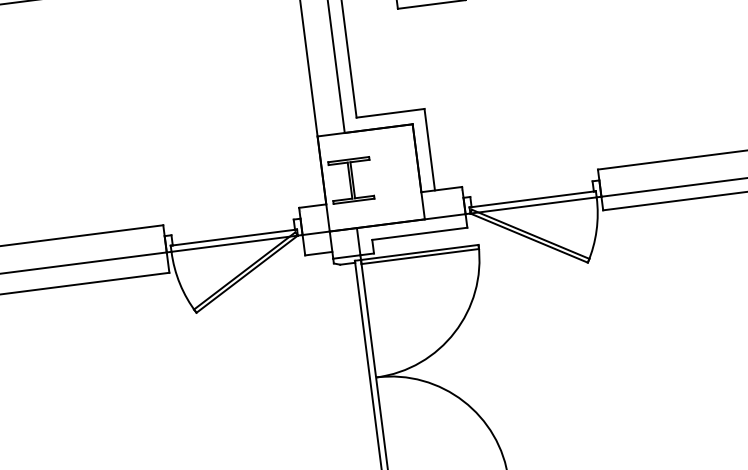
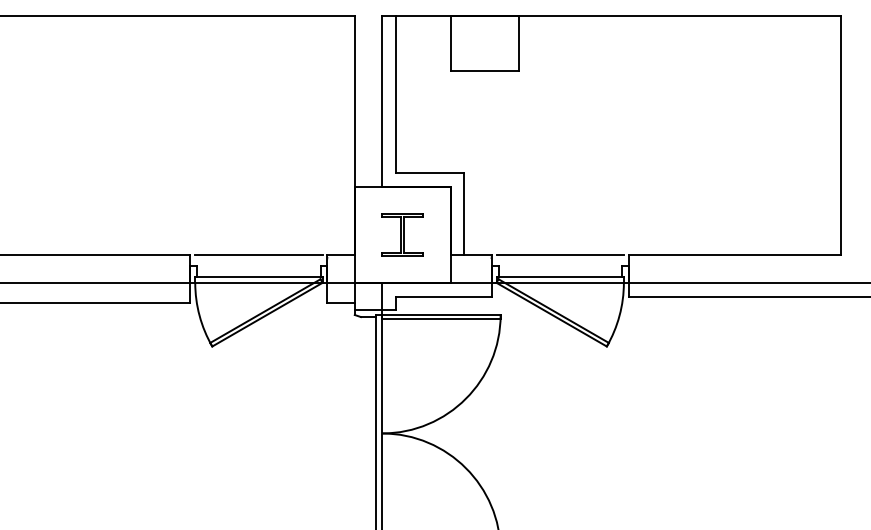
line: (529, 178) -> (559, 255), added
part: (351, 180) -> (402, 234), moved
line: (230, 216) -> (258, 255), added

